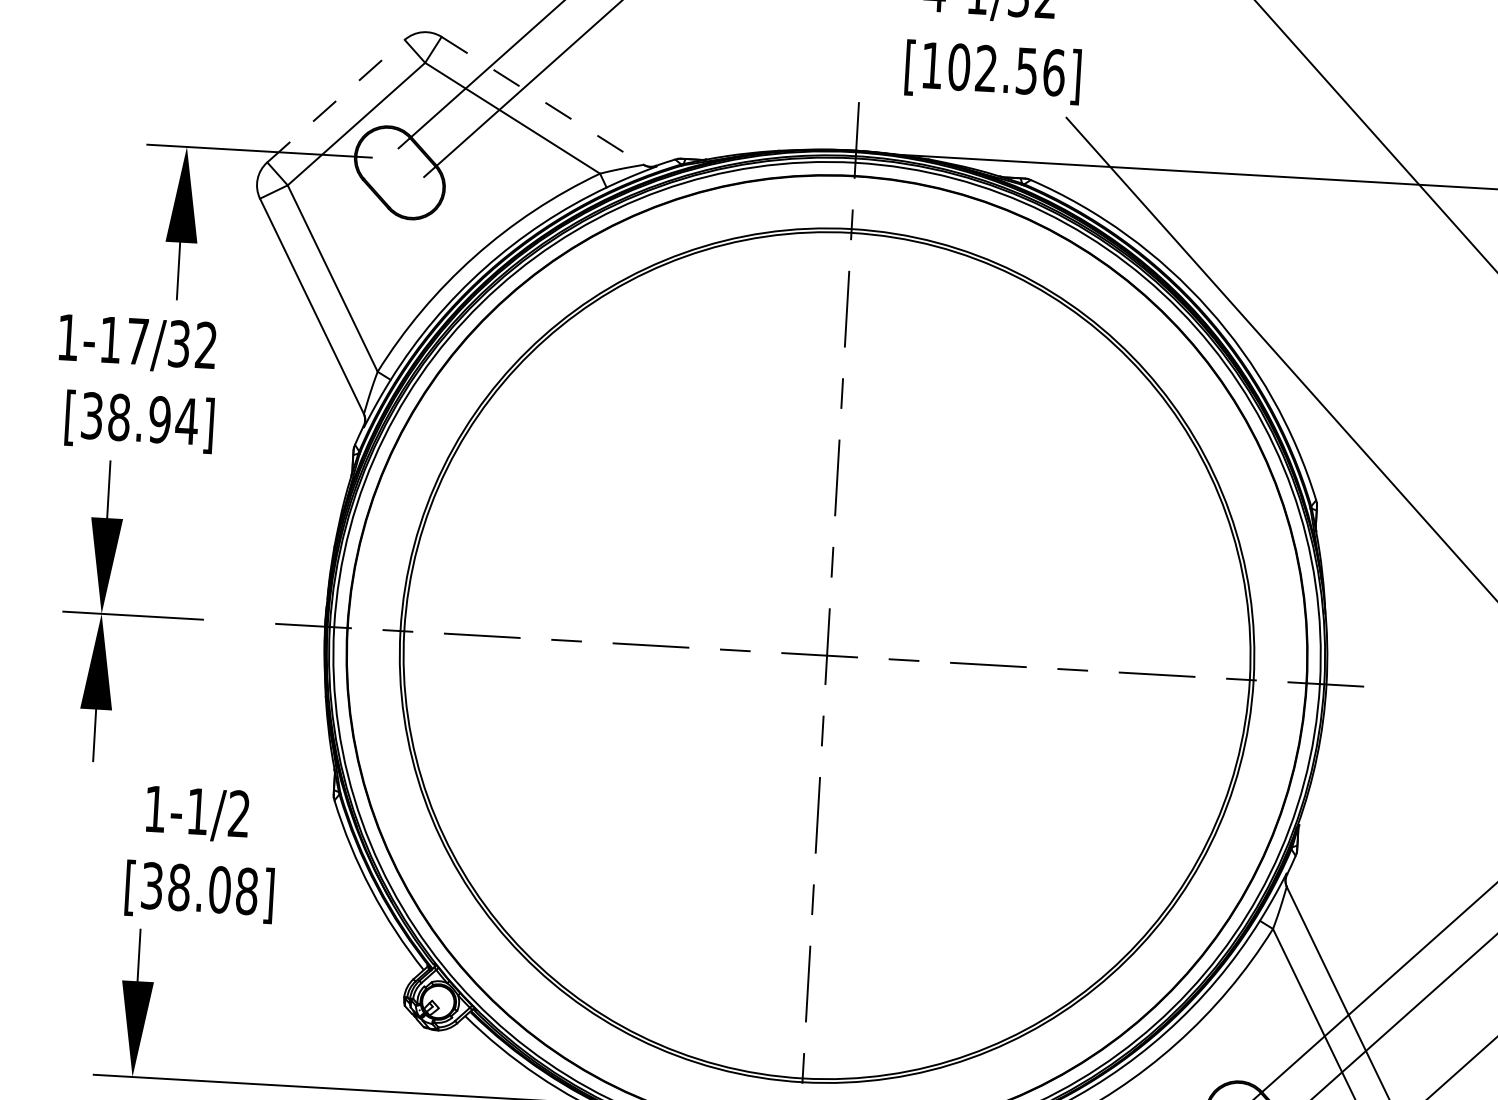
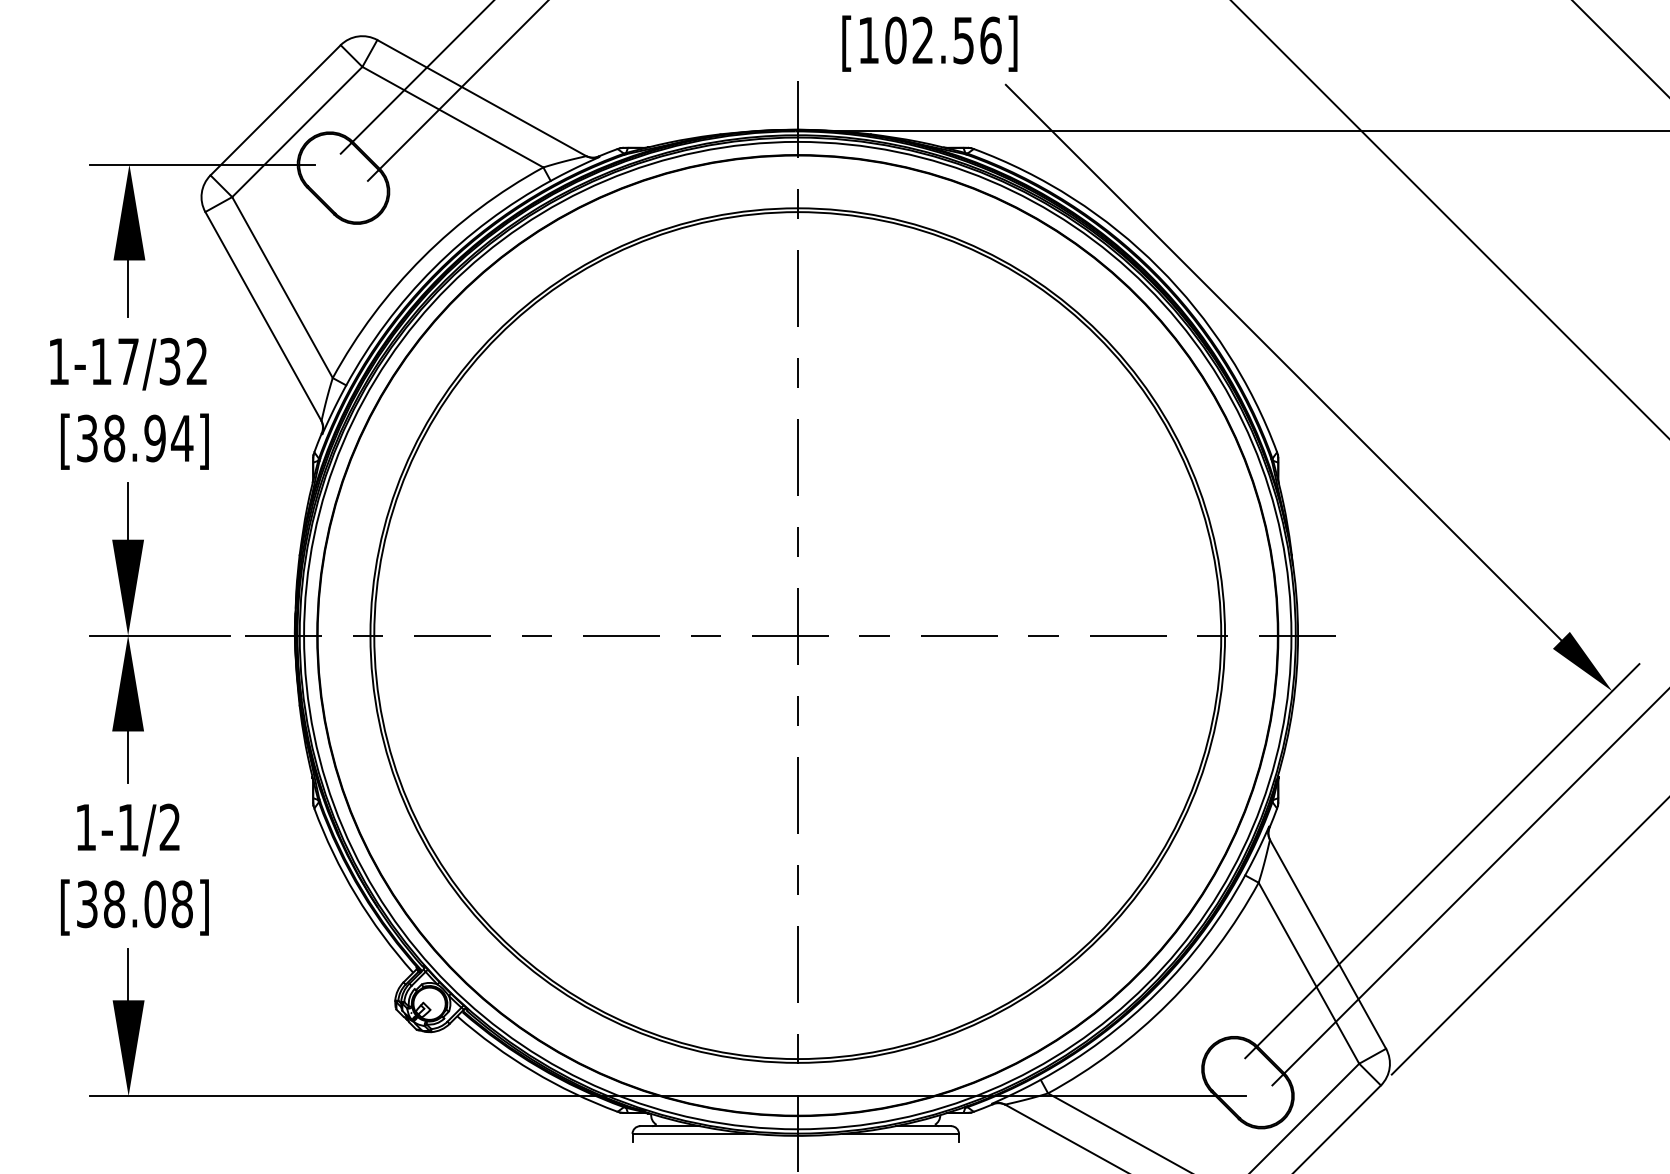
line: (335, 100) -> (275, 109), dashed -> solid
line: (543, 101) -> (482, 98), dashed -> solid
text: (136, 383) -> (129, 403), moved
part: (133, 612) -> (159, 632), moved
text: (201, 853) -> (134, 869), moved

